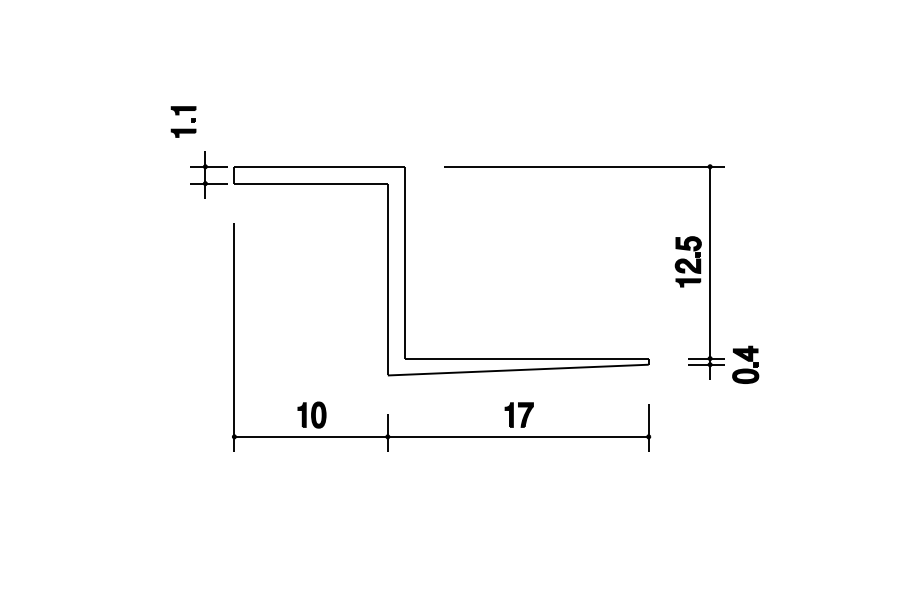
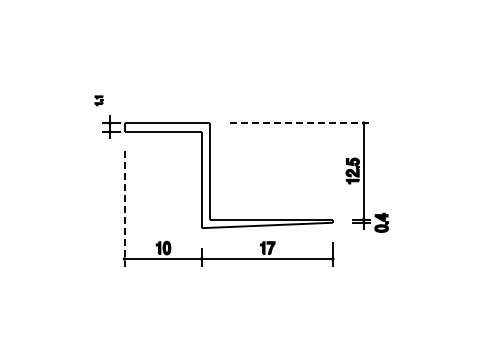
part: (182, 121) -> (98, 100), size x0.6
line: (584, 167) -> (300, 123), solid -> dashed
line: (234, 338) -> (124, 209), solid -> dashed

